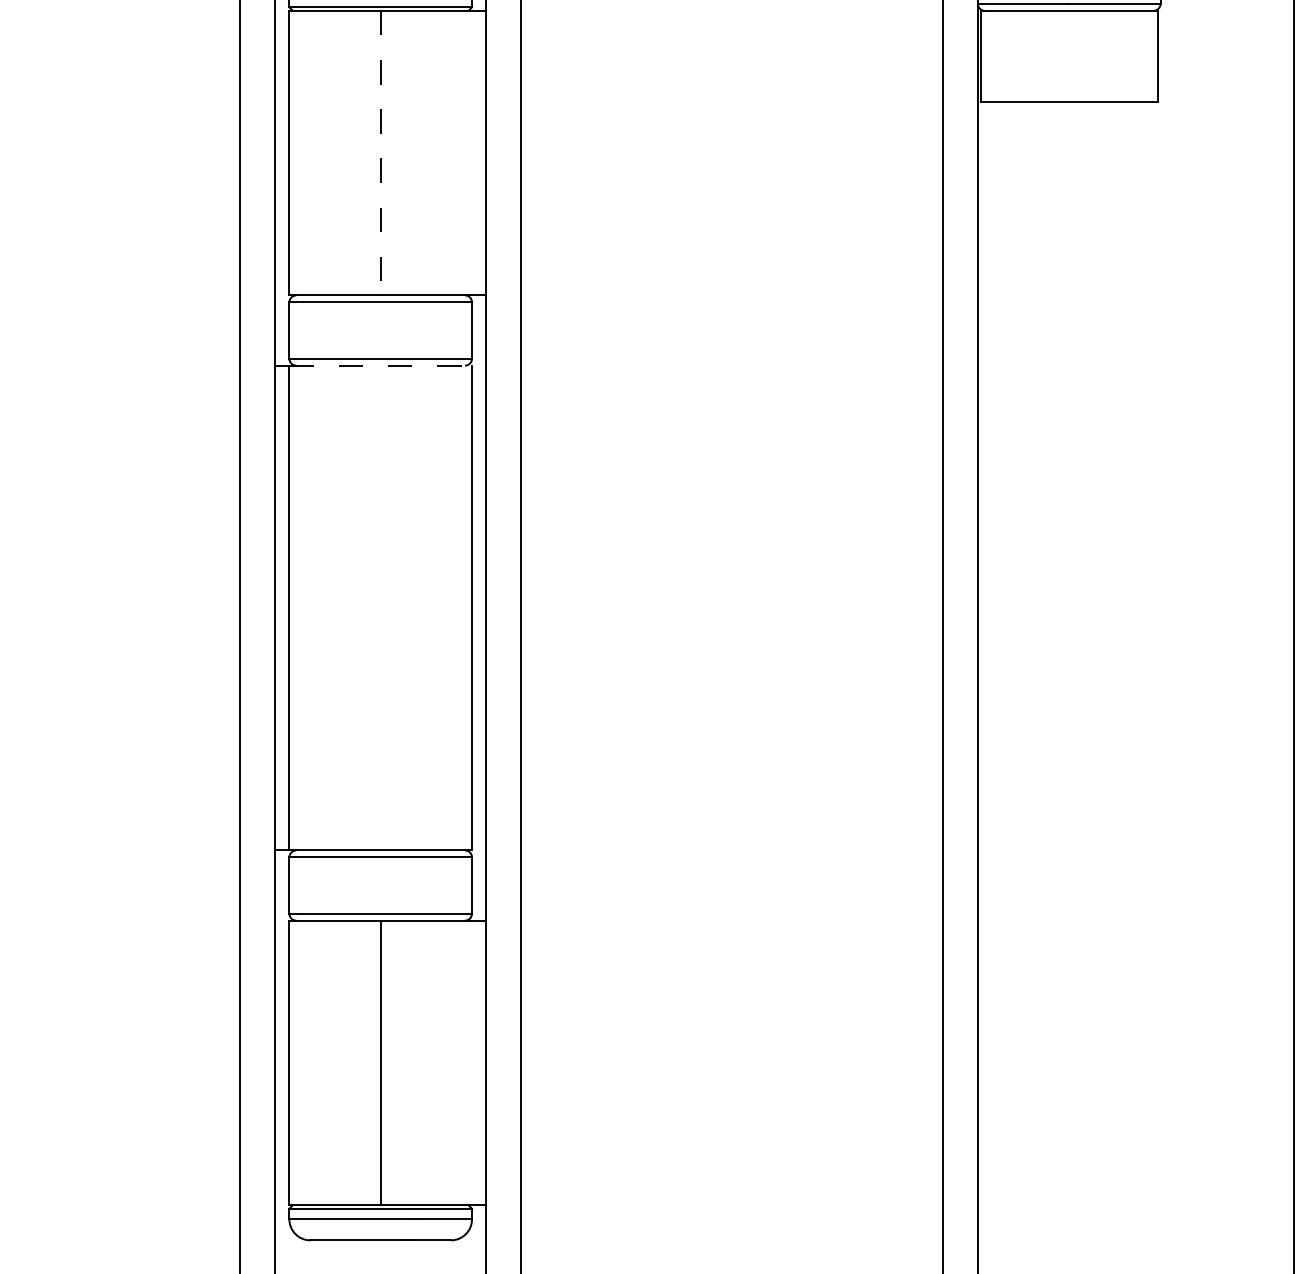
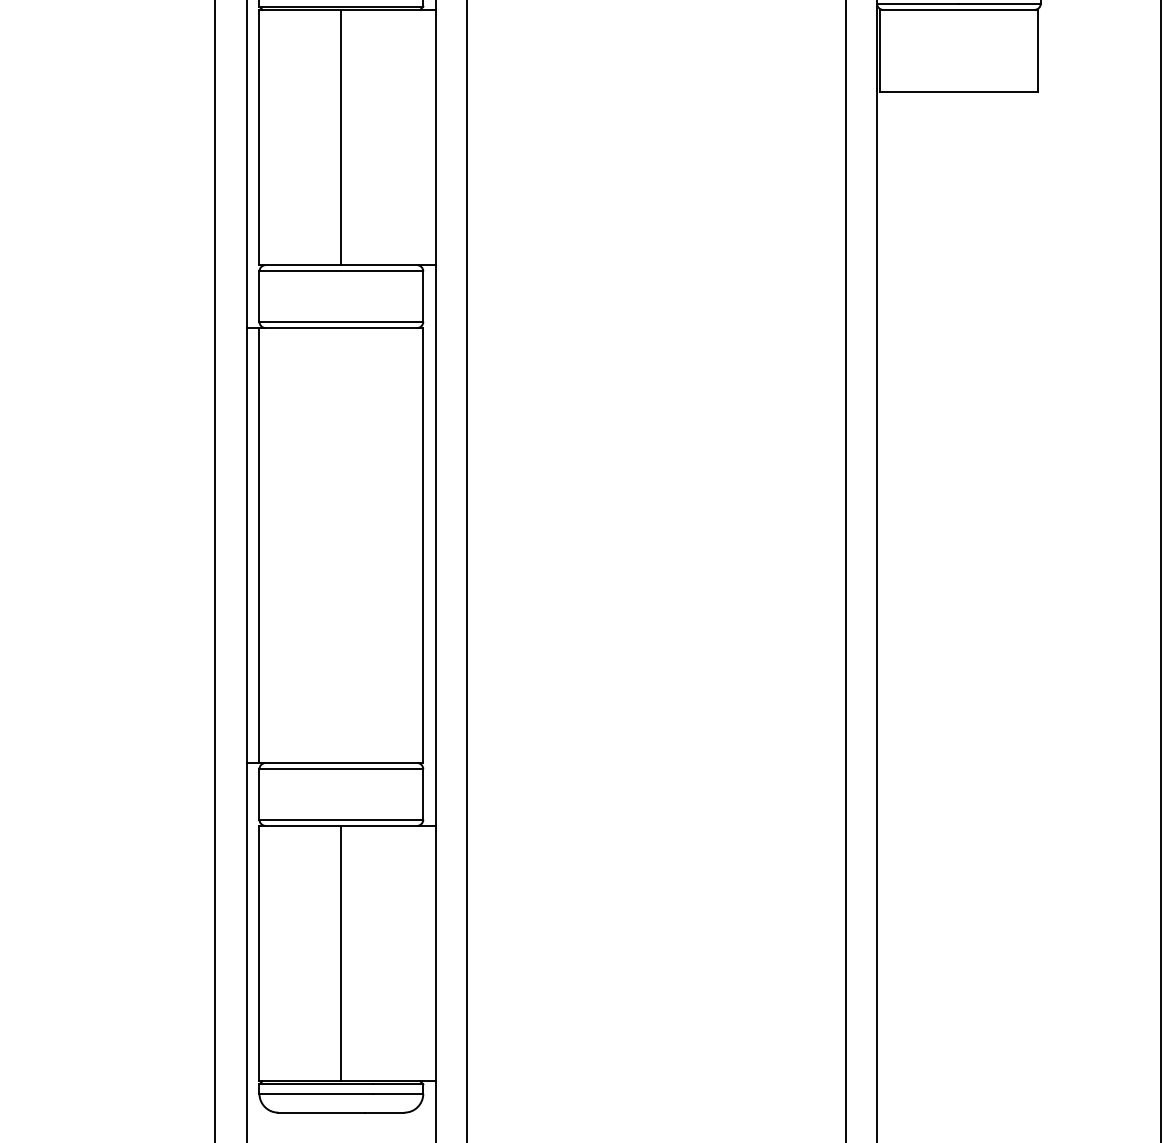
line: (380, 153) -> (341, 137), dashed -> solid
line: (381, 365) -> (342, 327), dashed -> solid

